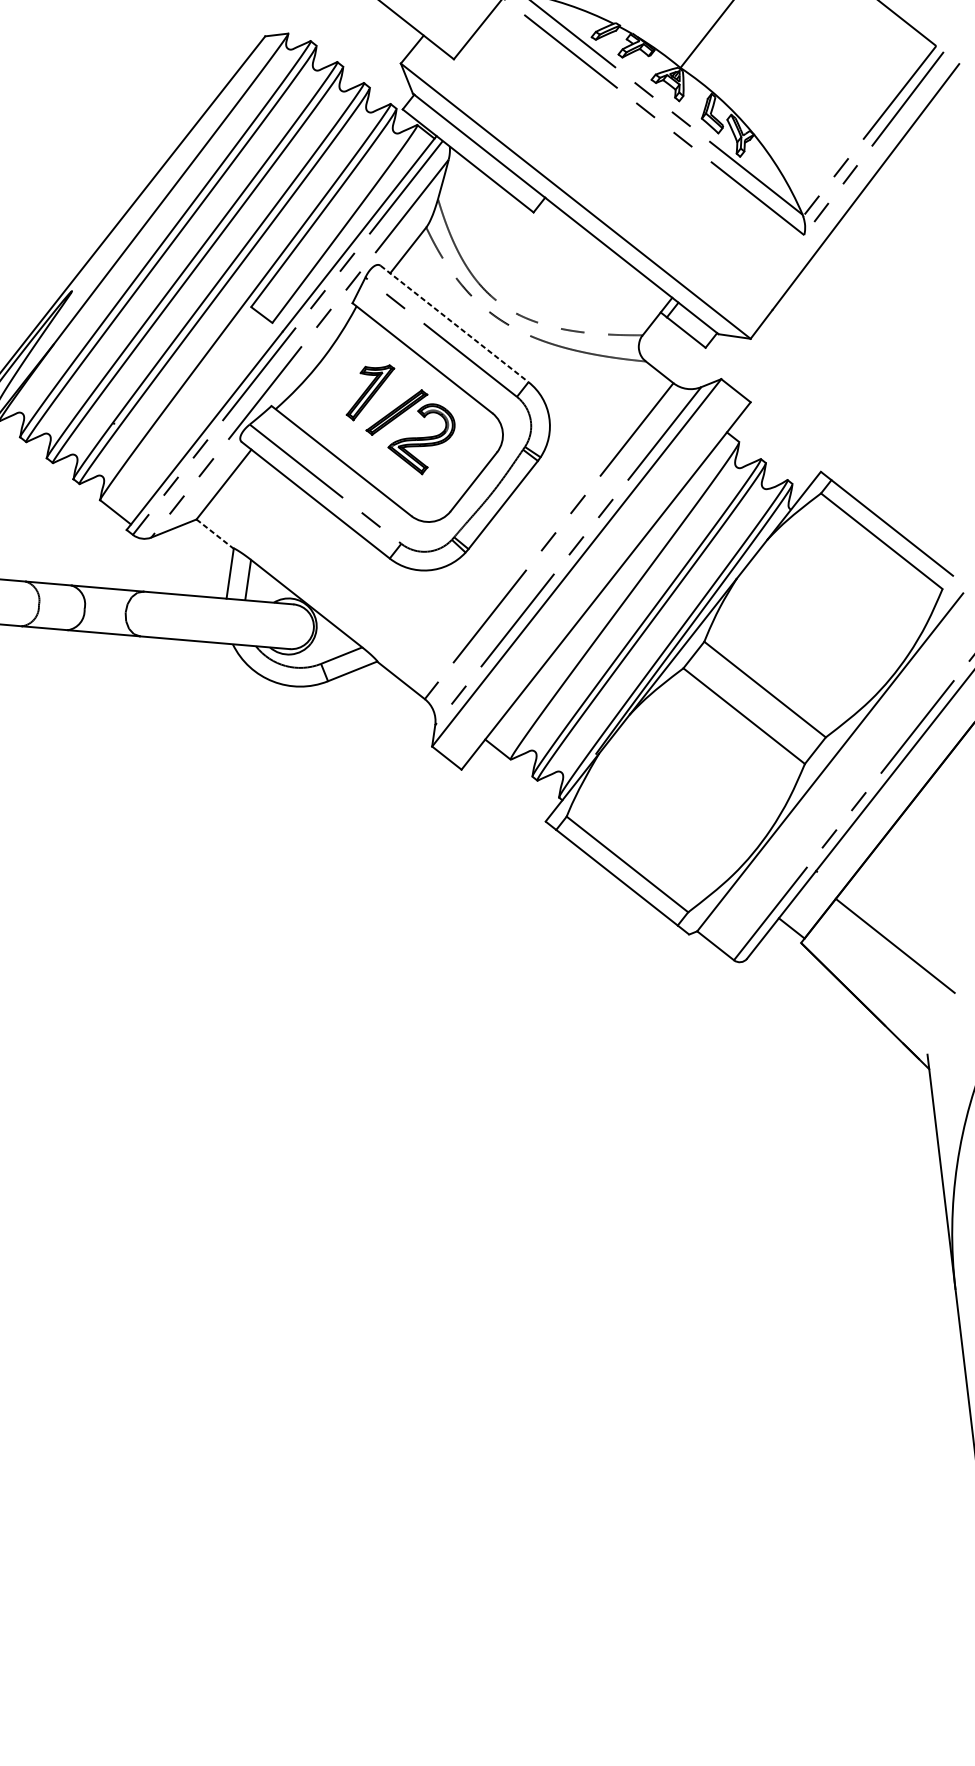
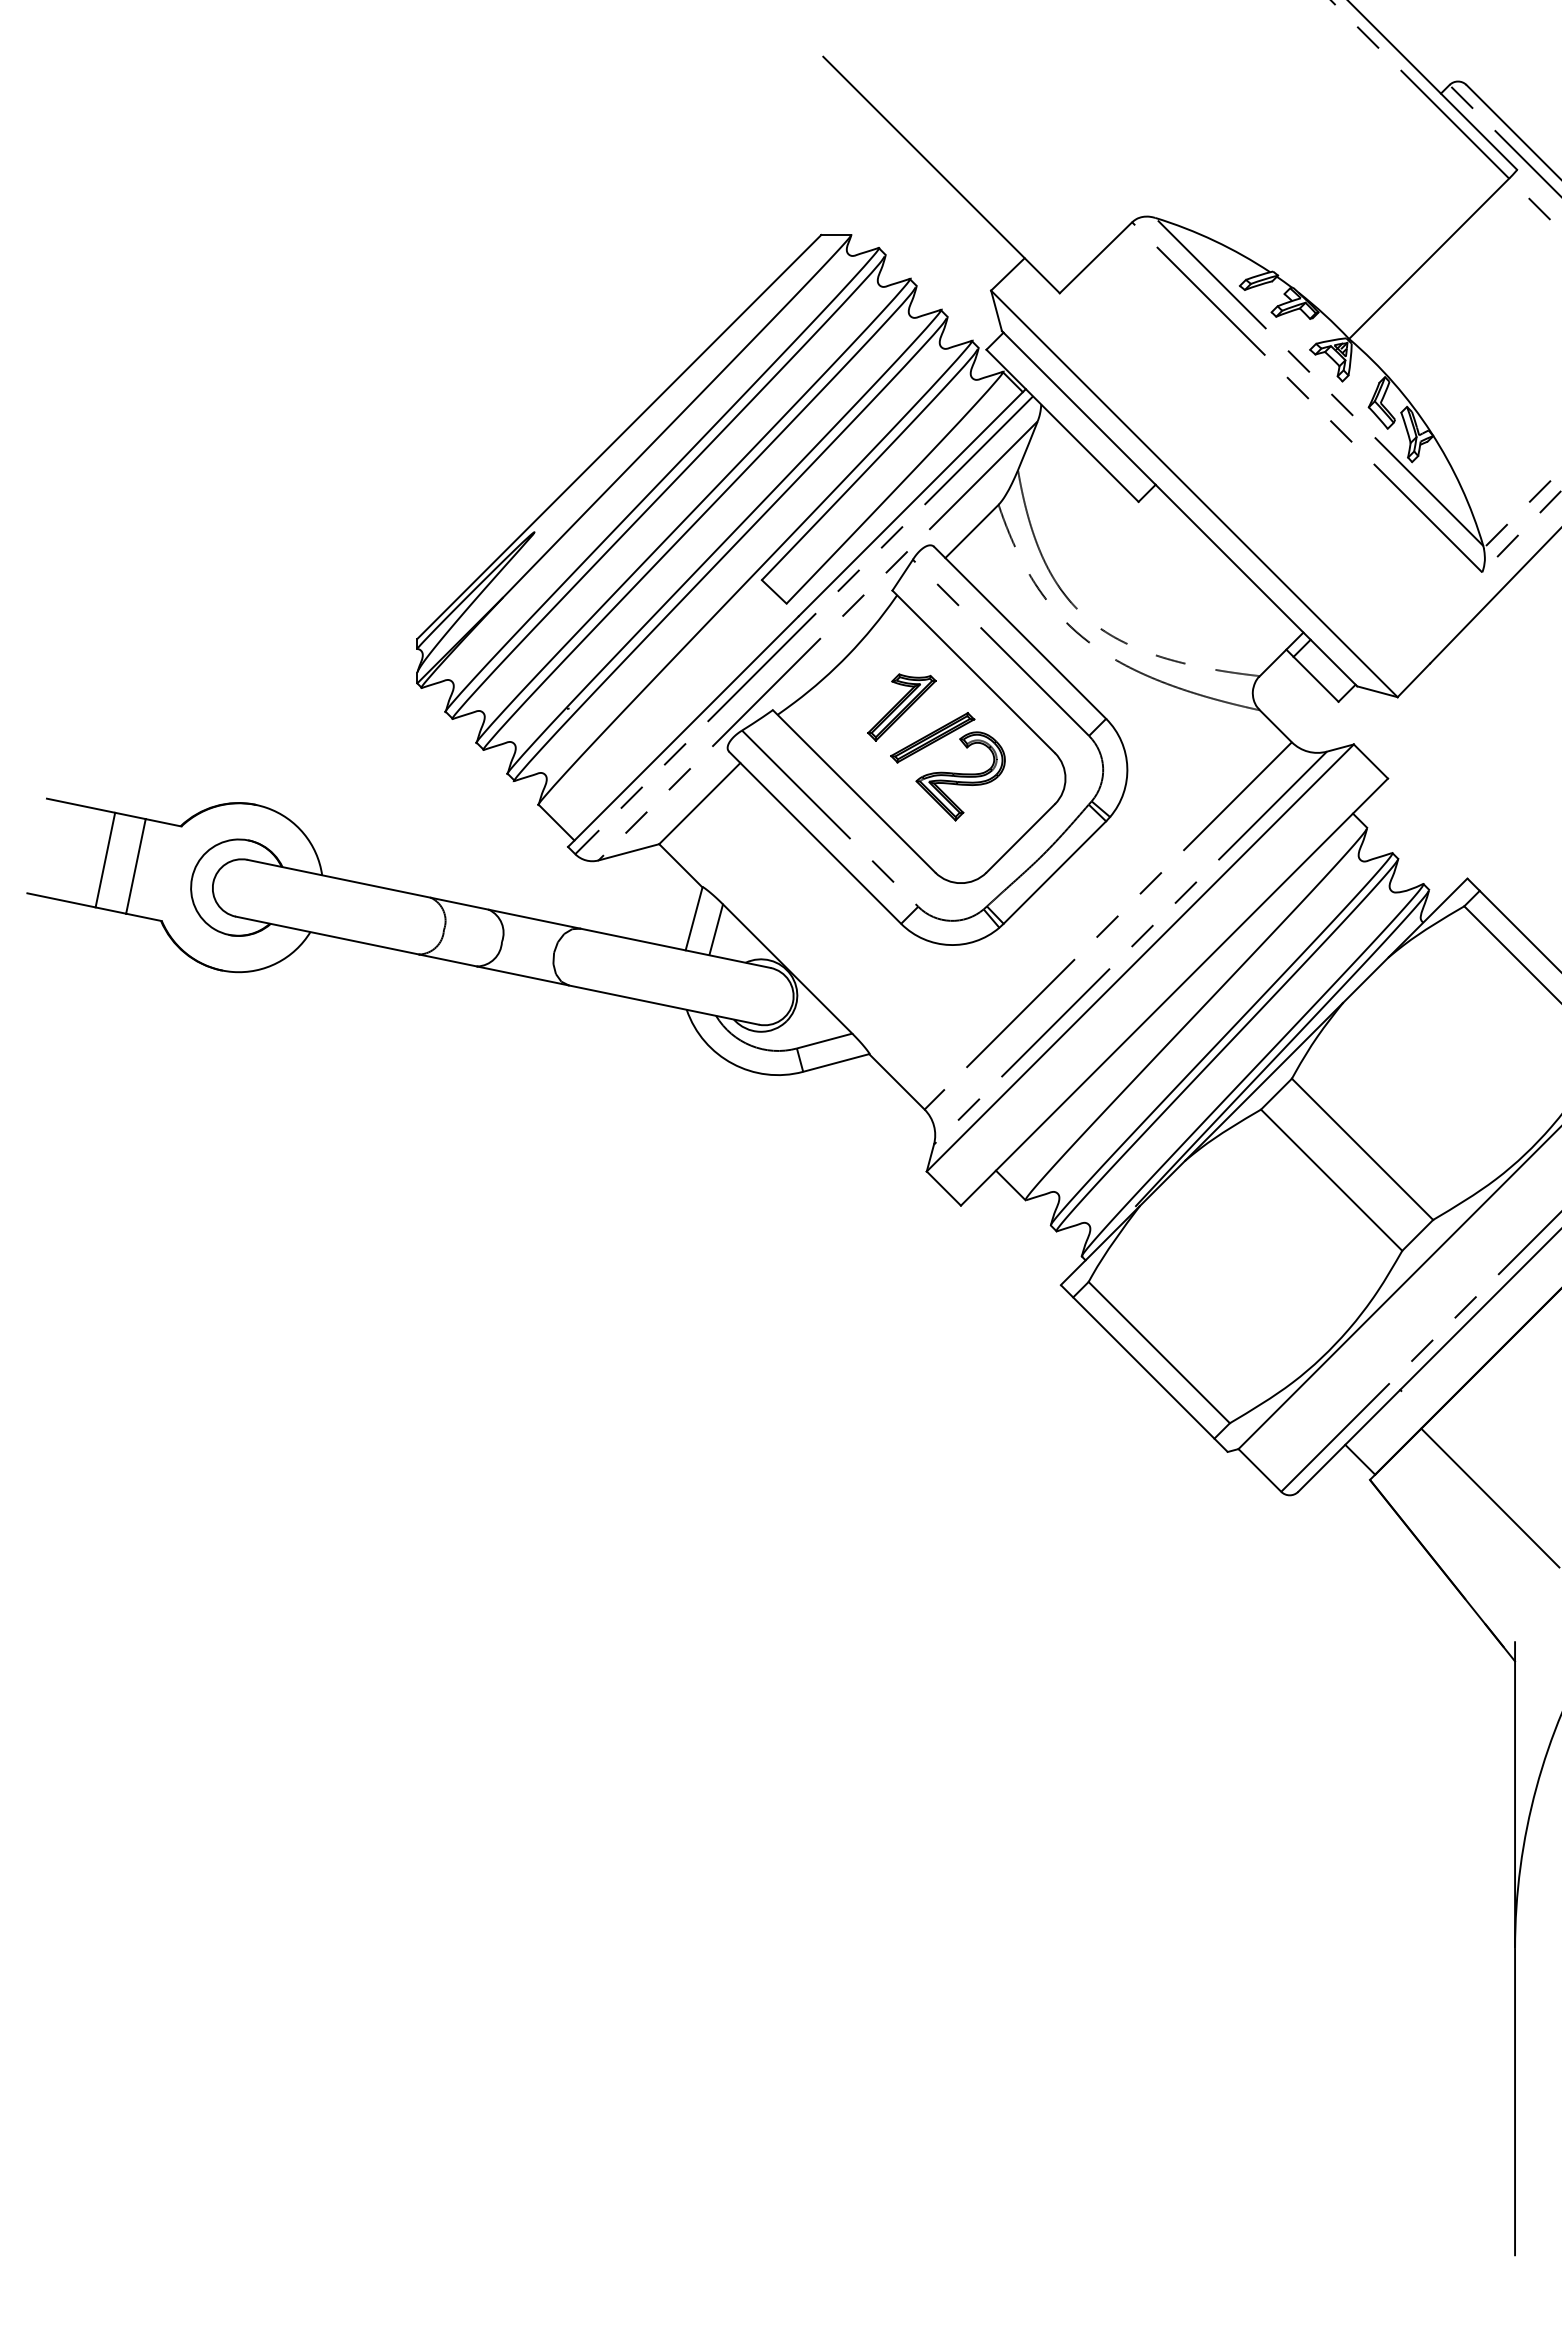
line: (454, 323) -> (1020, 632), dashed -> solid
line: (214, 533) -> (680, 865), dashed -> solid

